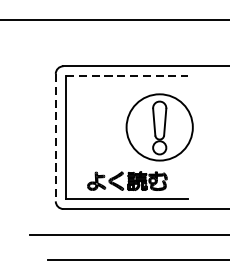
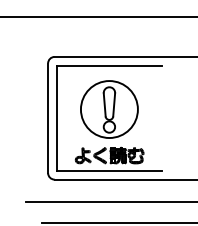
line: (127, 76) -> (109, 65), dashed -> solid
part: (159, 127) -> (109, 109), moved
line: (56, 137) -> (48, 118), dashed -> solid

